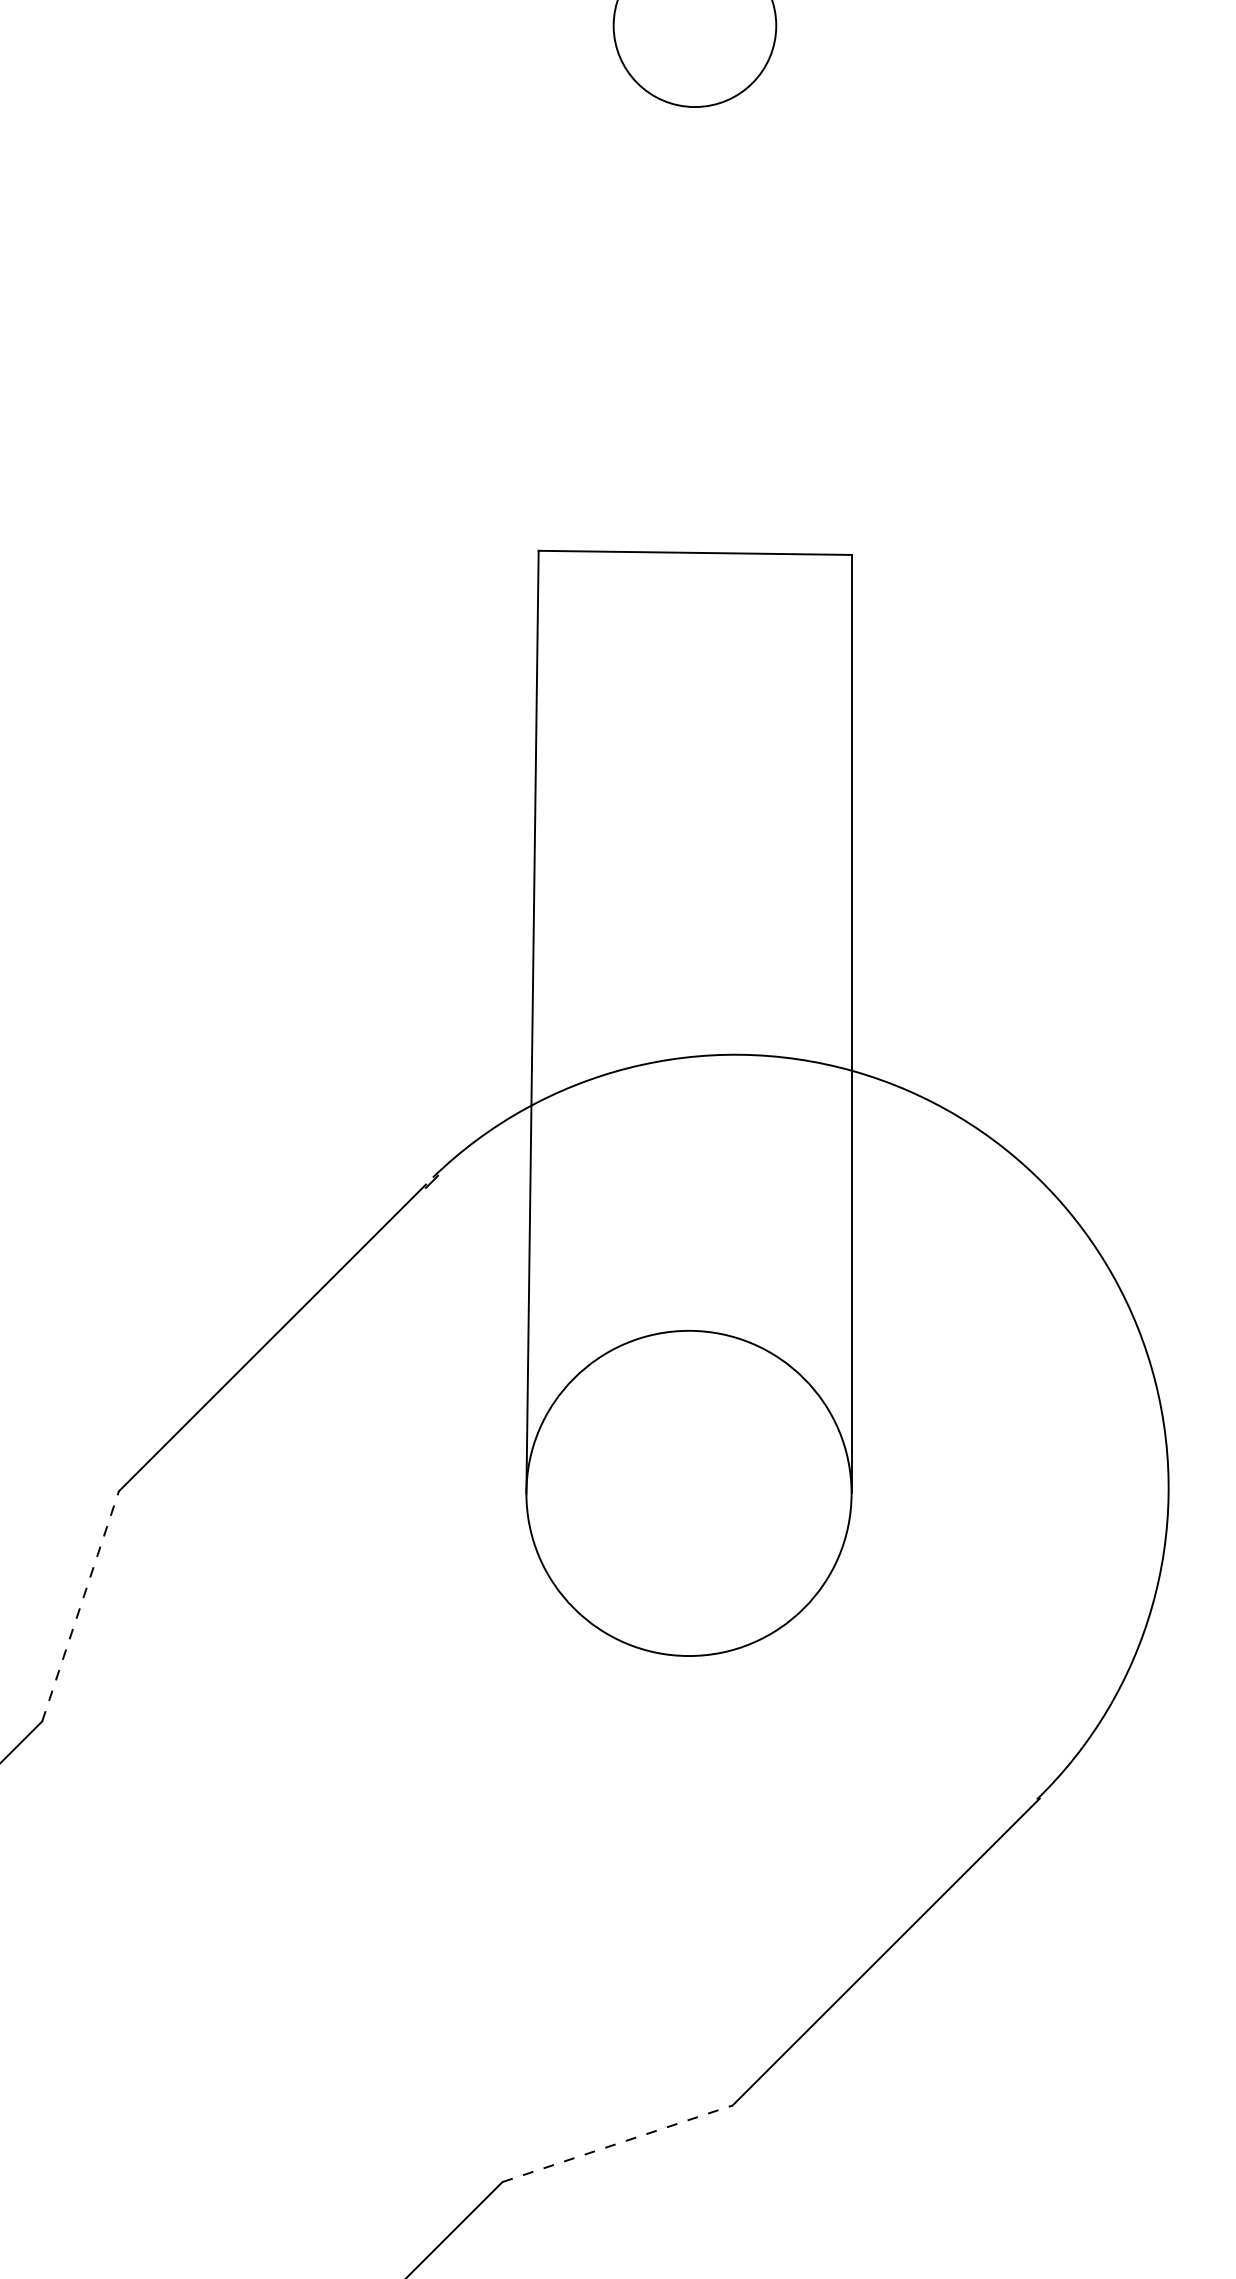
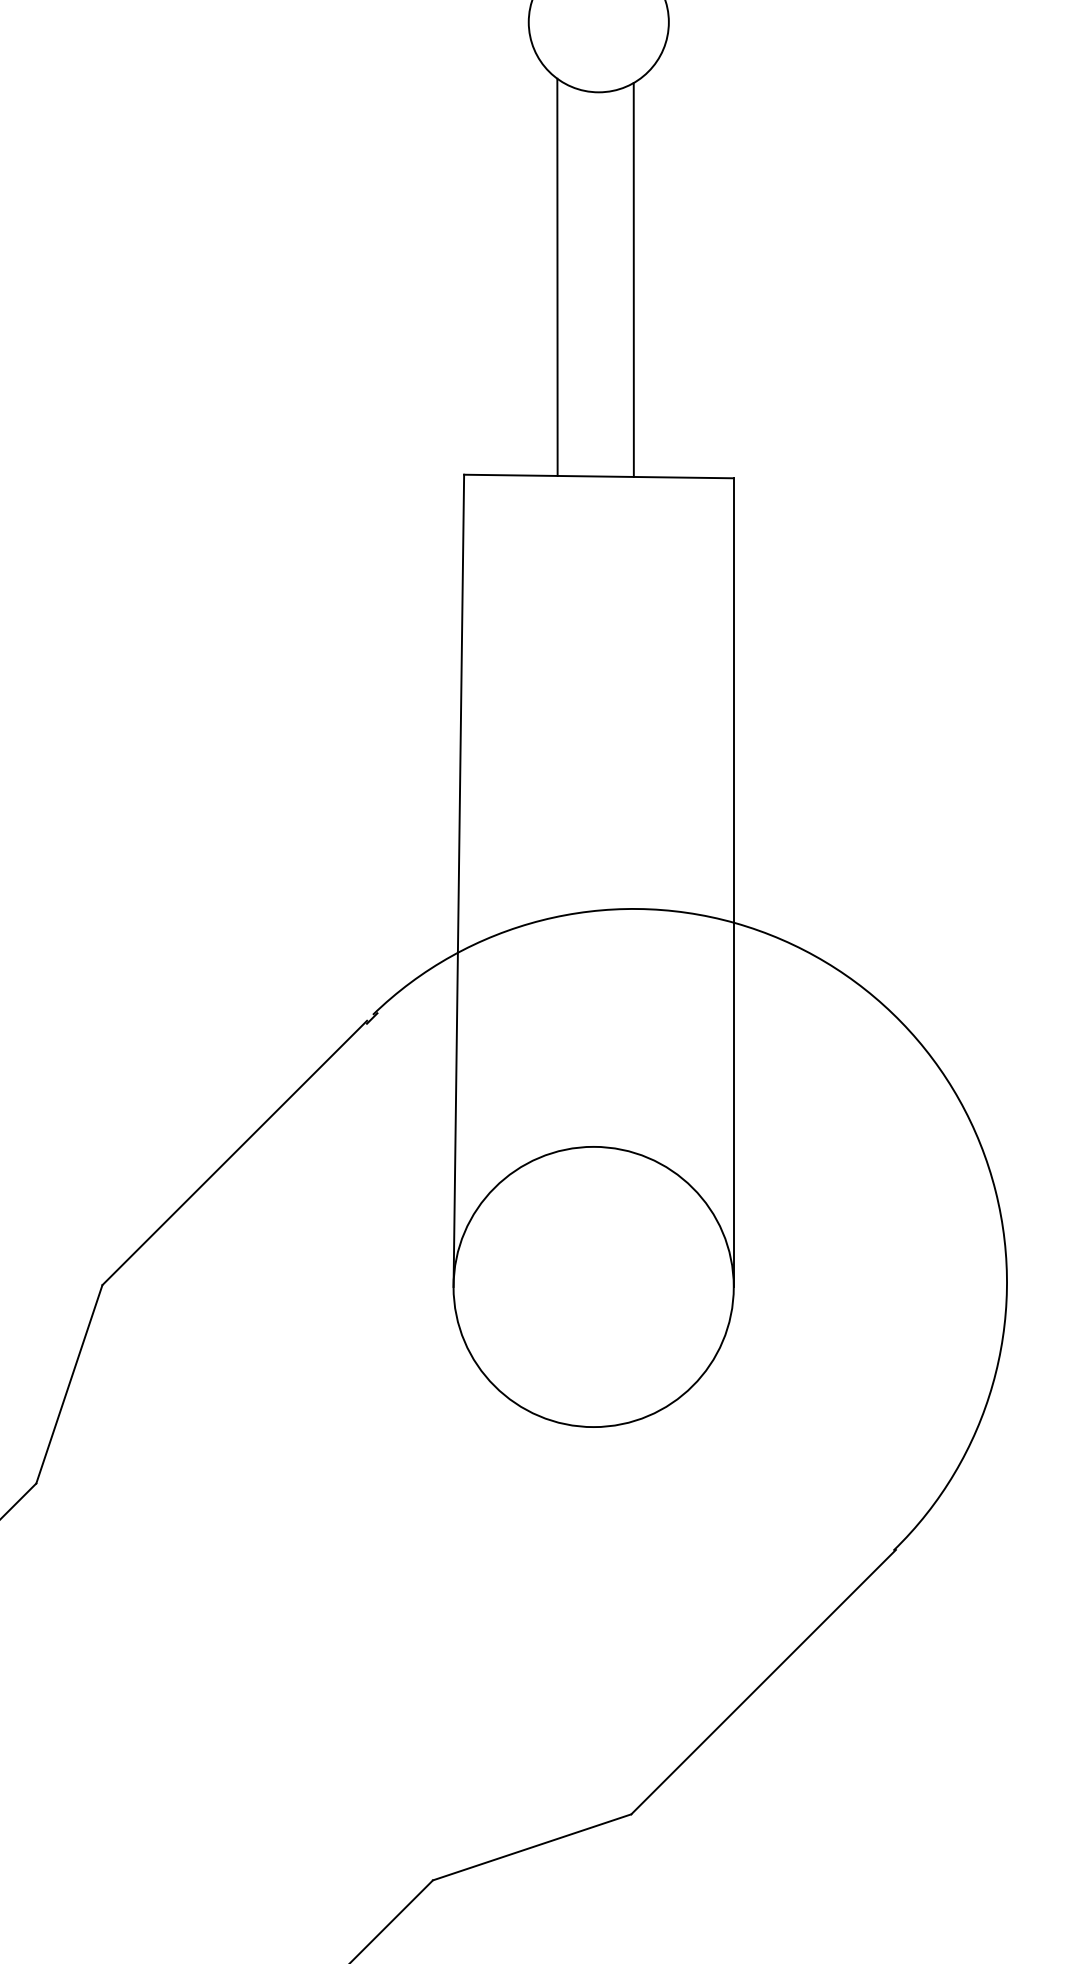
line: (646, 321) -> (557, 277), added
line: (735, 324) -> (633, 279), added
line: (80, 1605) -> (69, 1383), dashed -> solid
line: (618, 2143) -> (532, 1847), dashed -> solid

